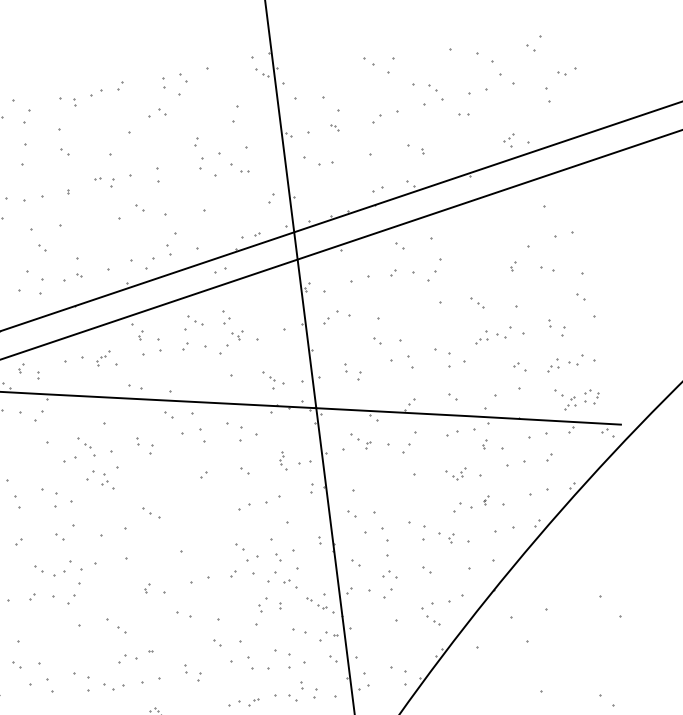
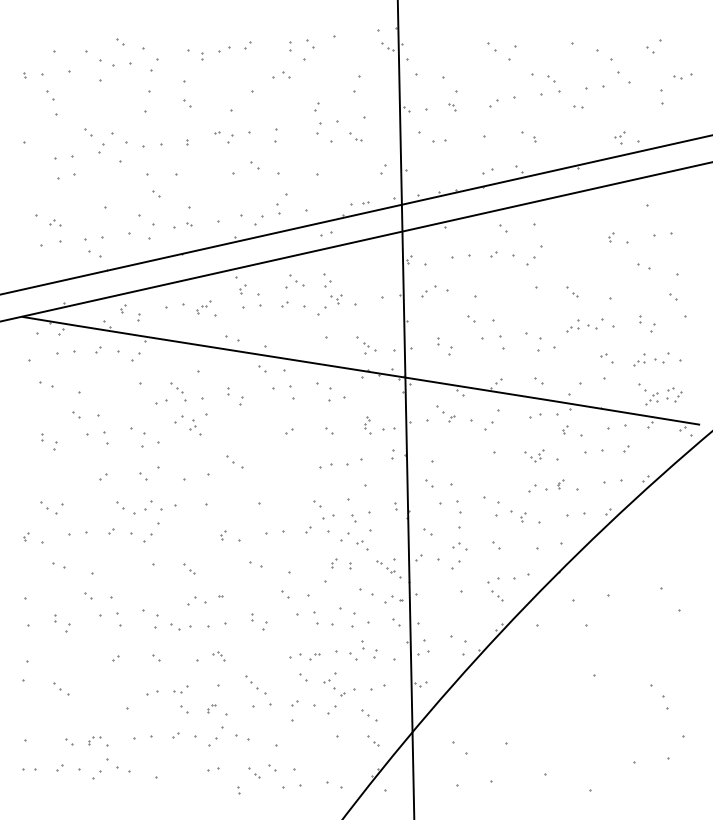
part: (239, 167) -> (355, 136), size x0.71
part: (513, 266) -> (611, 237), moved
part: (263, 605) -> (334, 563), size x0.62
part: (116, 626) -> (189, 568), size x0.62

